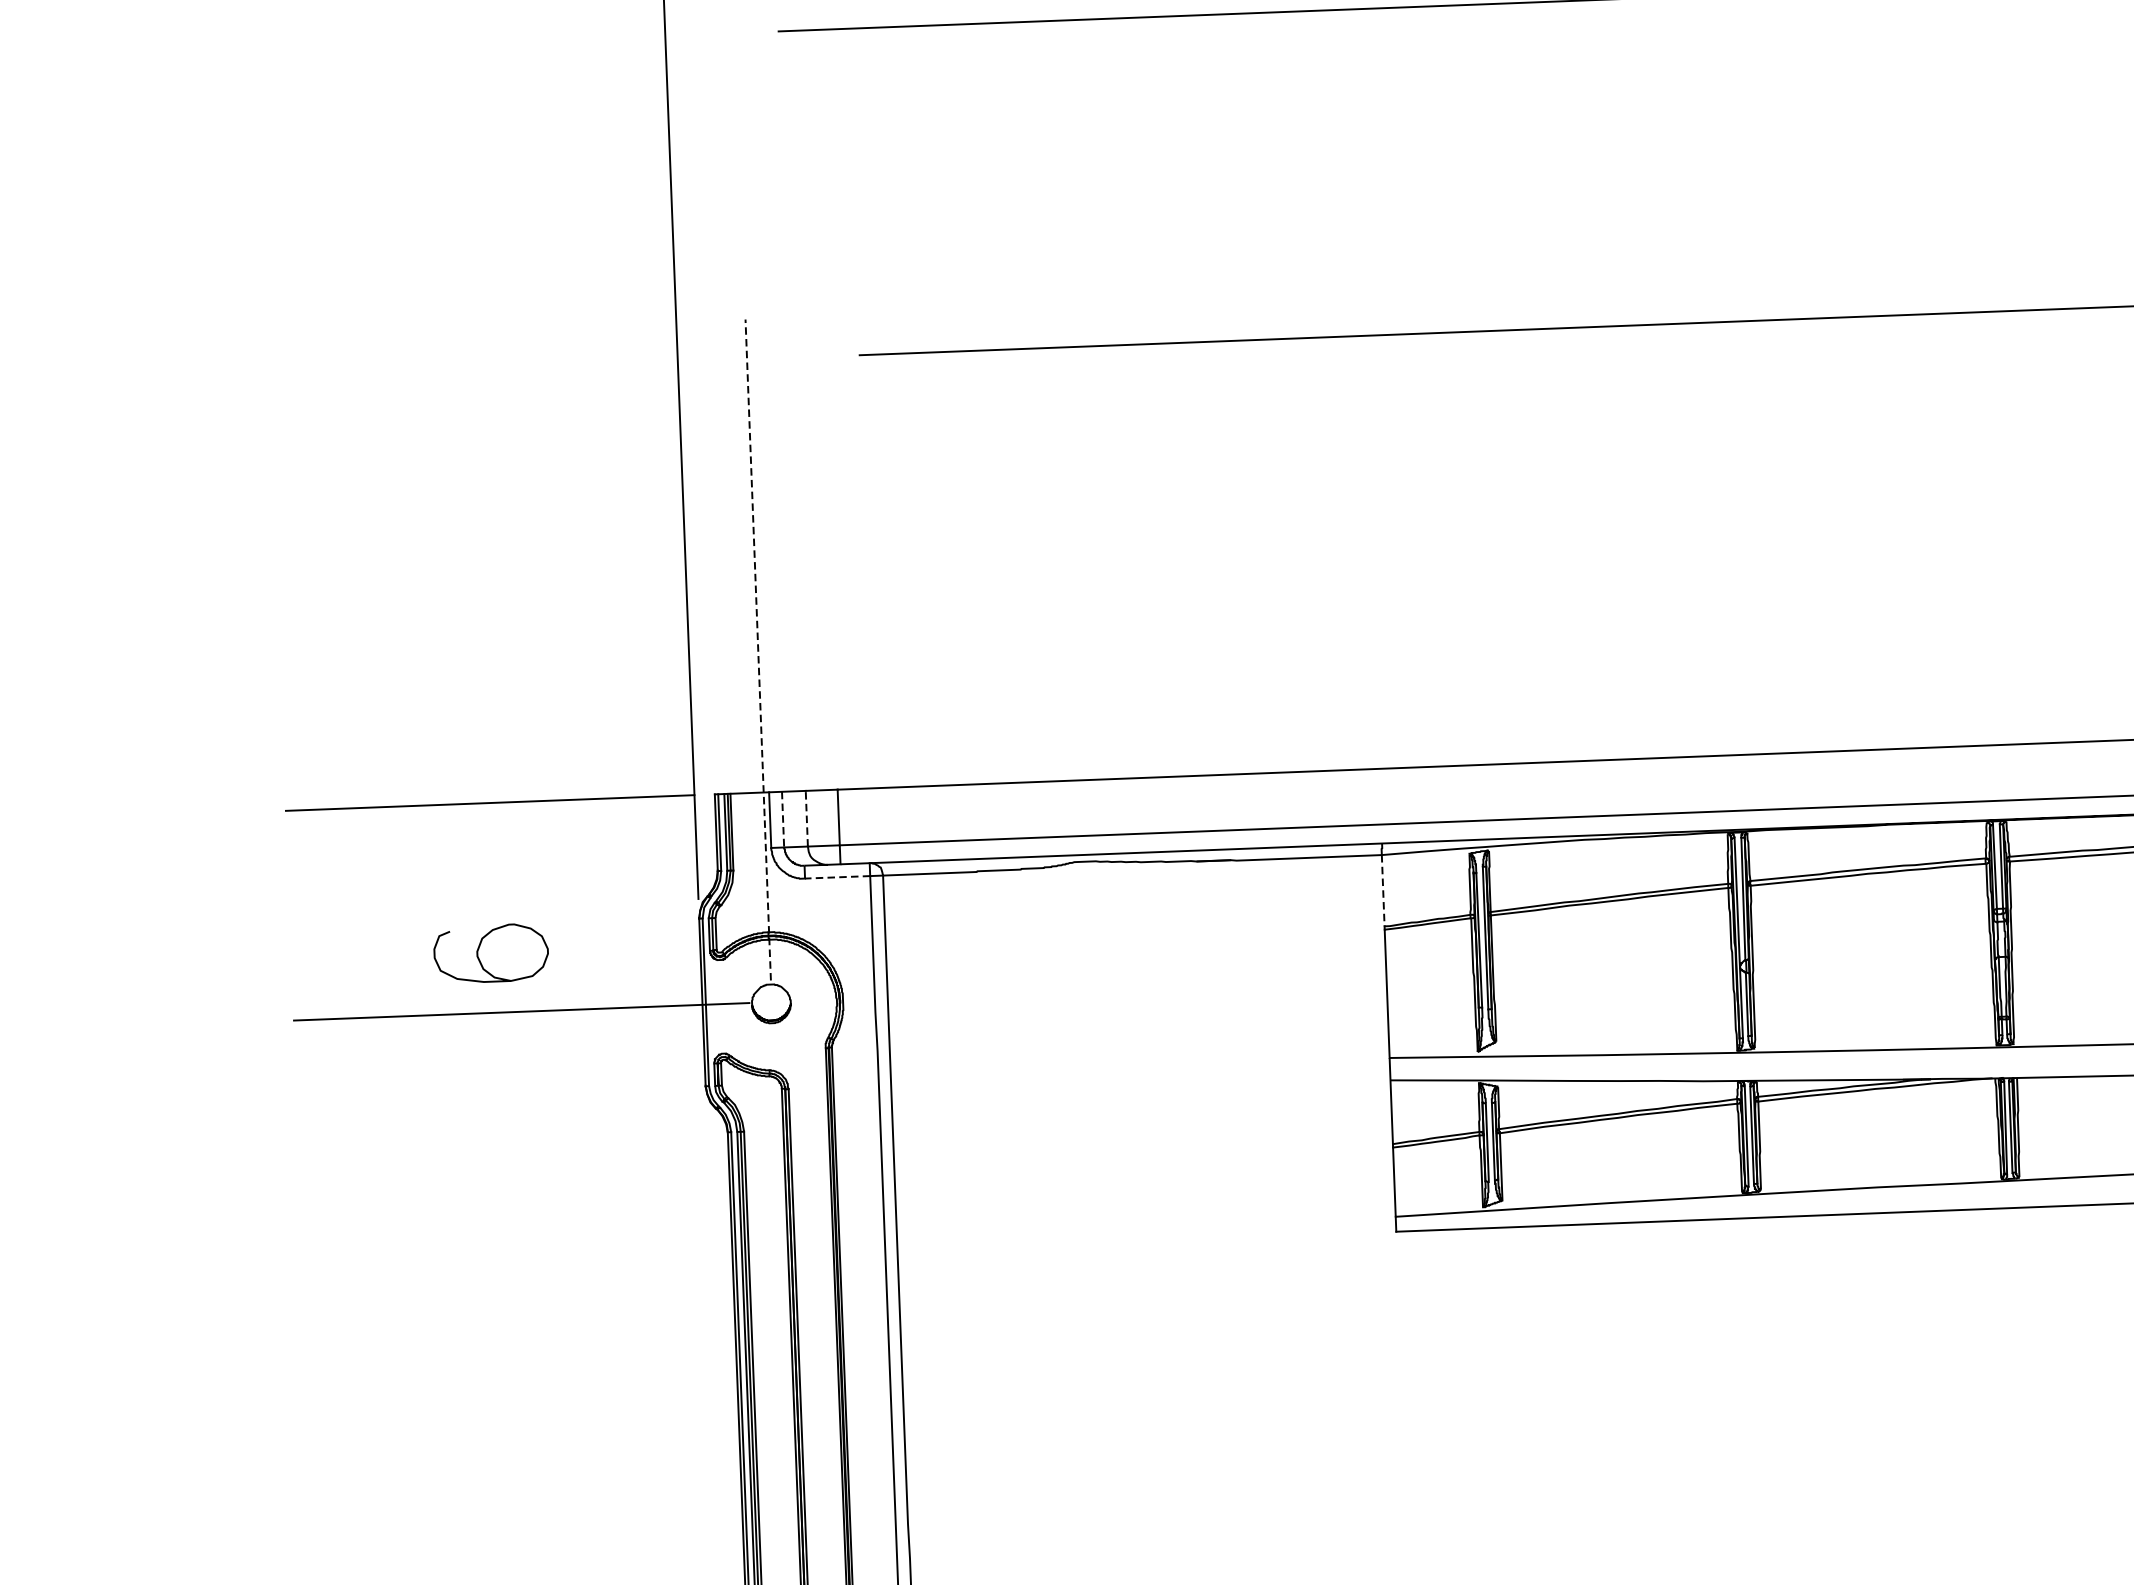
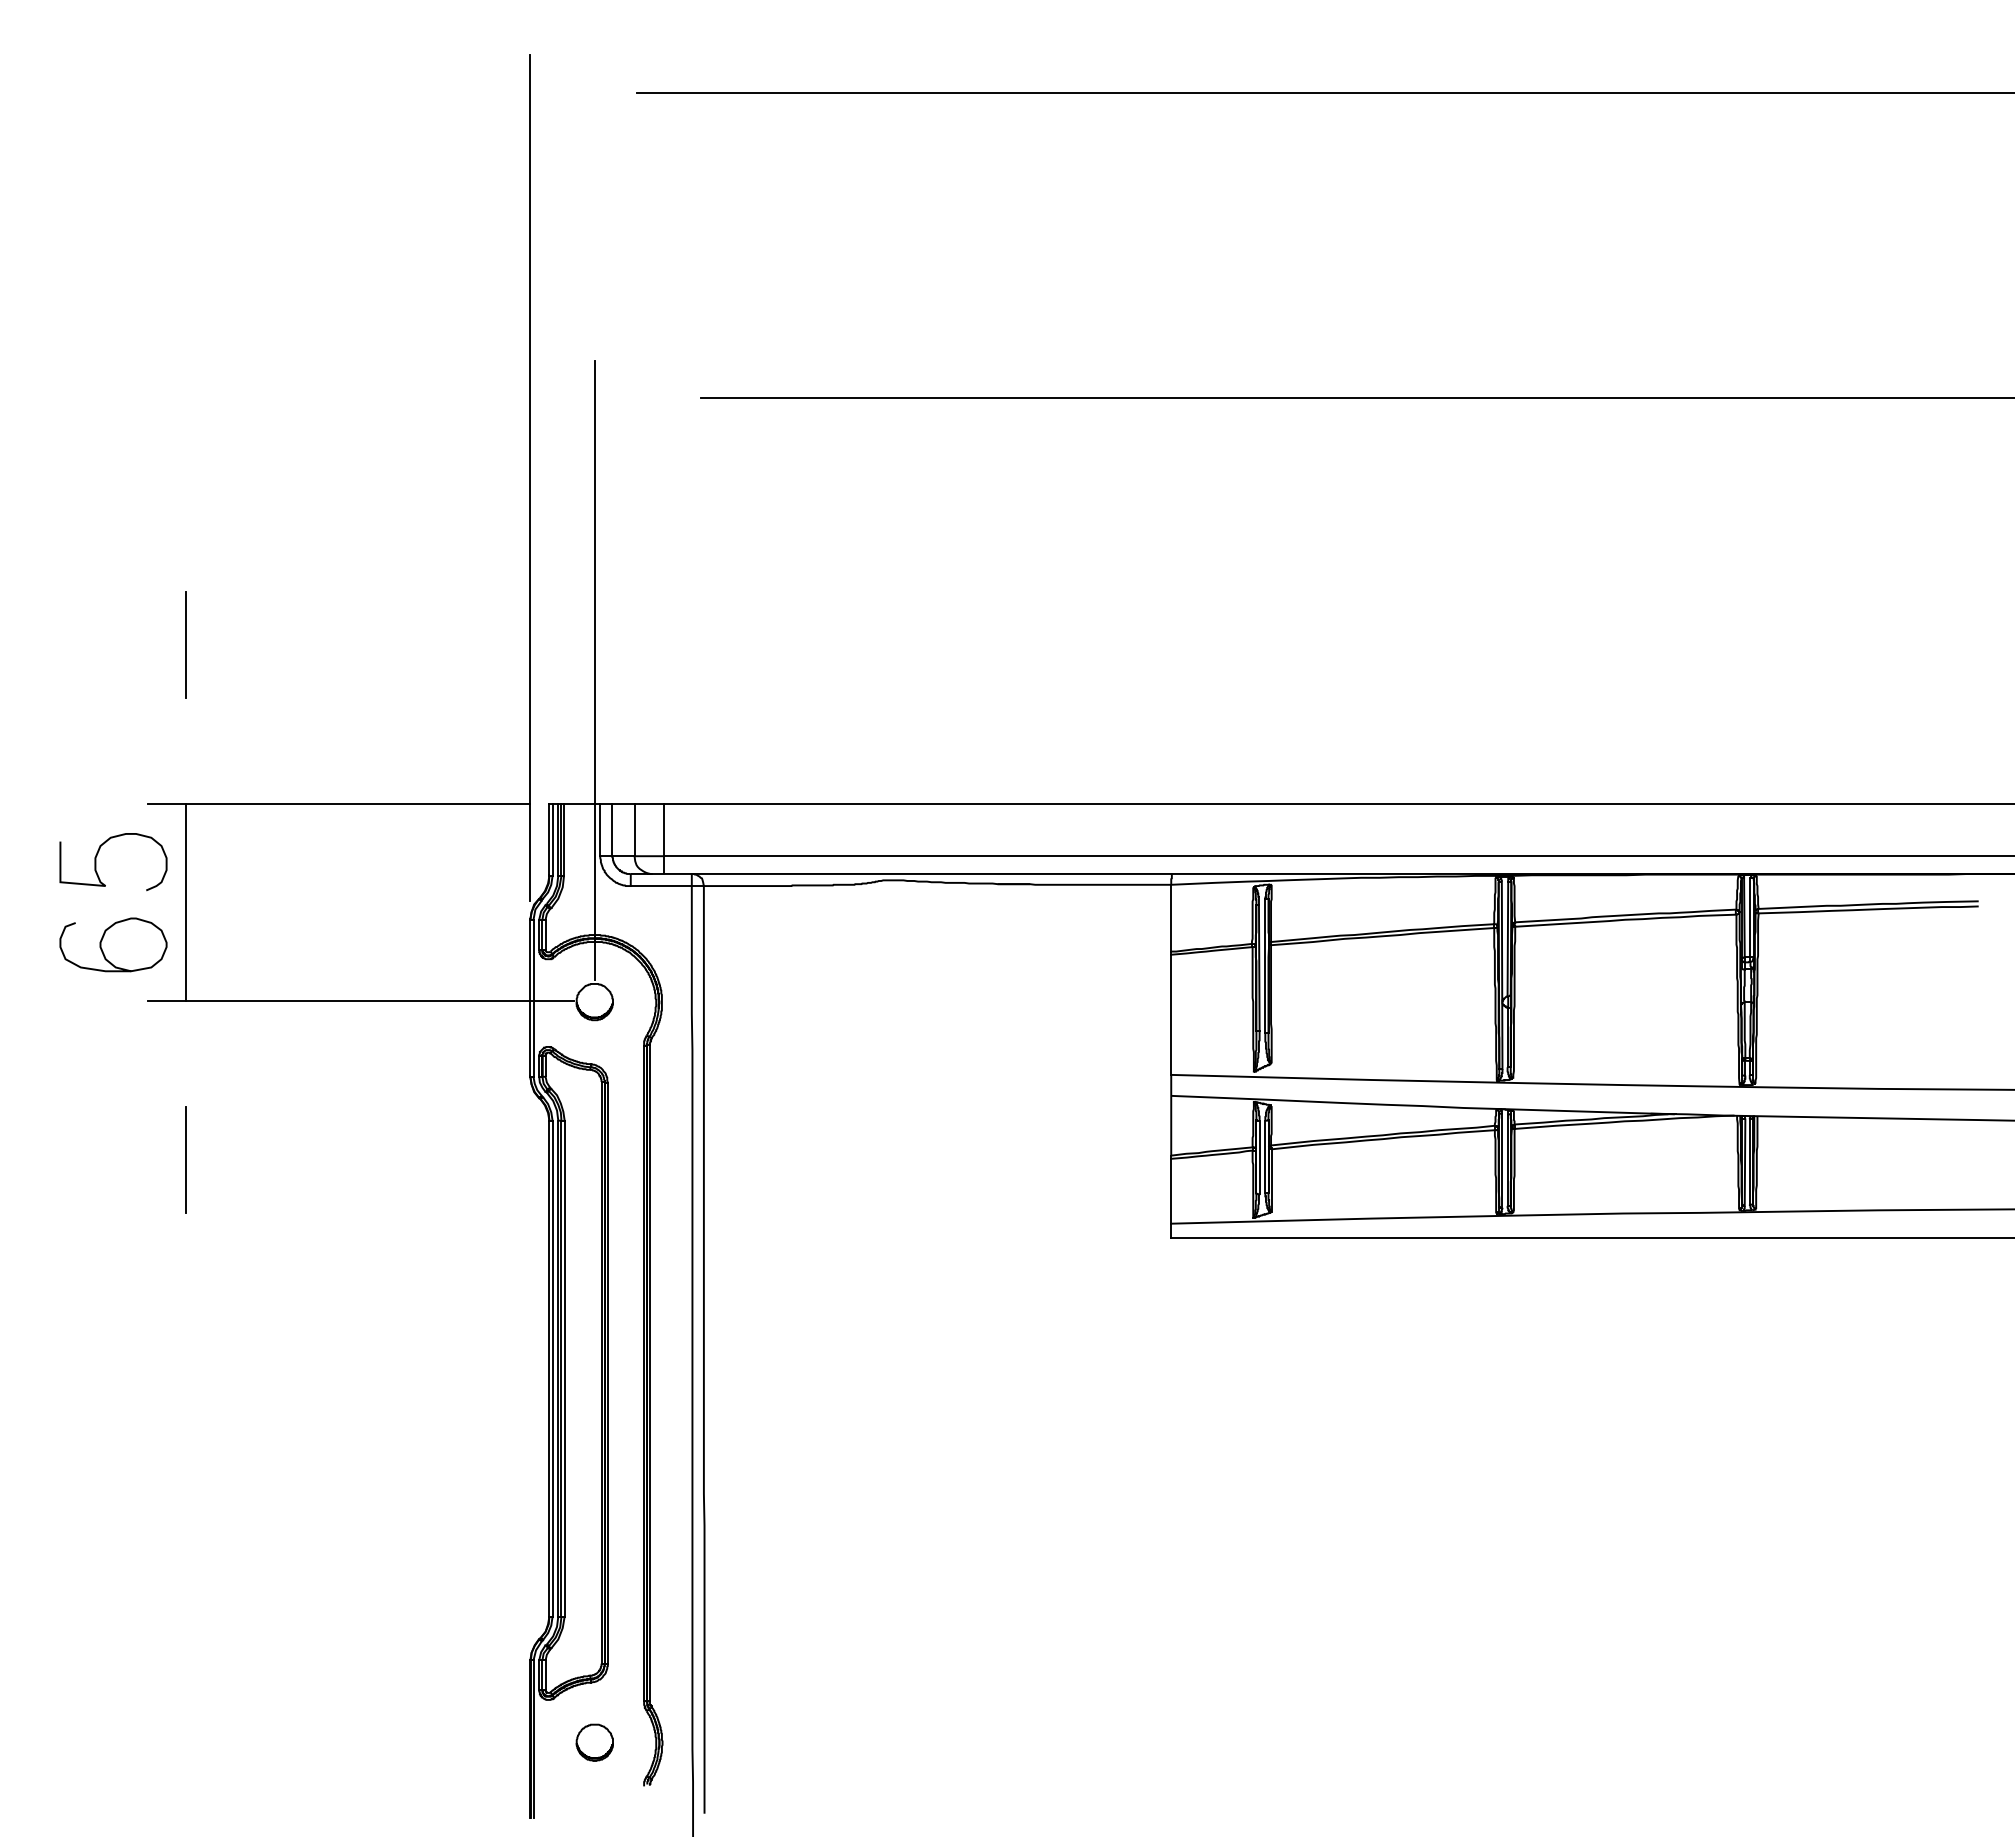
line: (319, 640) -> (185, 645), added
line: (758, 649) -> (595, 670), dashed -> solid
line: (806, 818) -> (634, 829), dashed -> solid
line: (783, 820) -> (612, 830), dashed -> solid
curve: (233, 875) -> (96, 862), added
line: (837, 877) -> (661, 886), dashed -> solid
line: (1383, 891) -> (1171, 918), dashed -> solid
line: (330, 914) -> (185, 902), added
curve: (480, 947) -> (103, 938), moved
line: (341, 1188) -> (185, 1159), added

